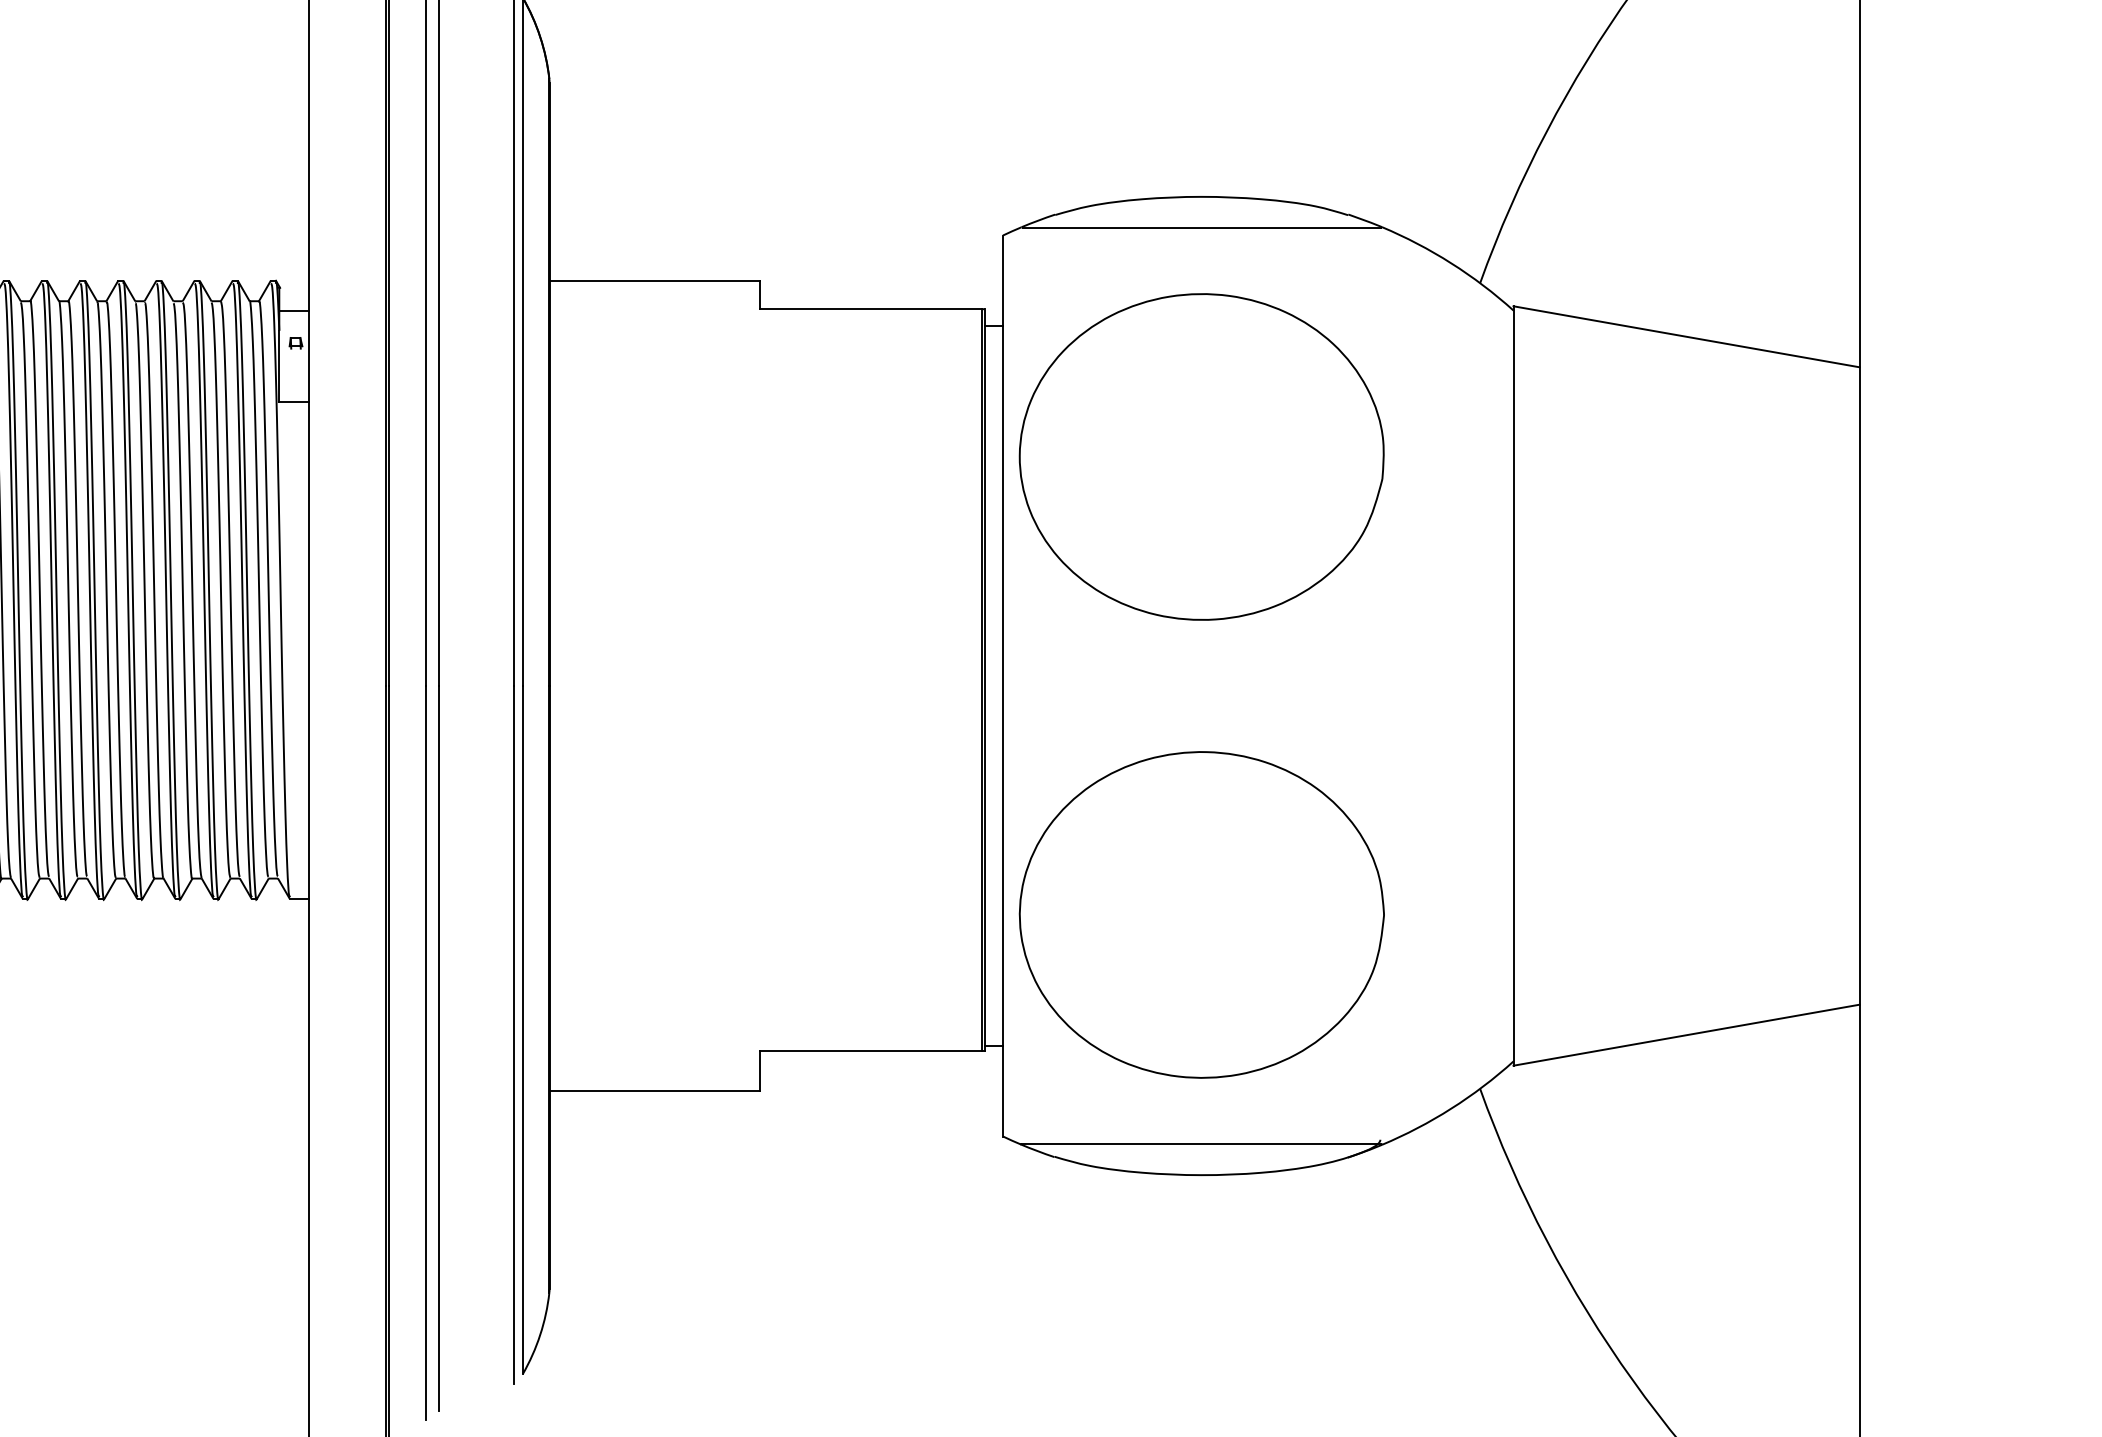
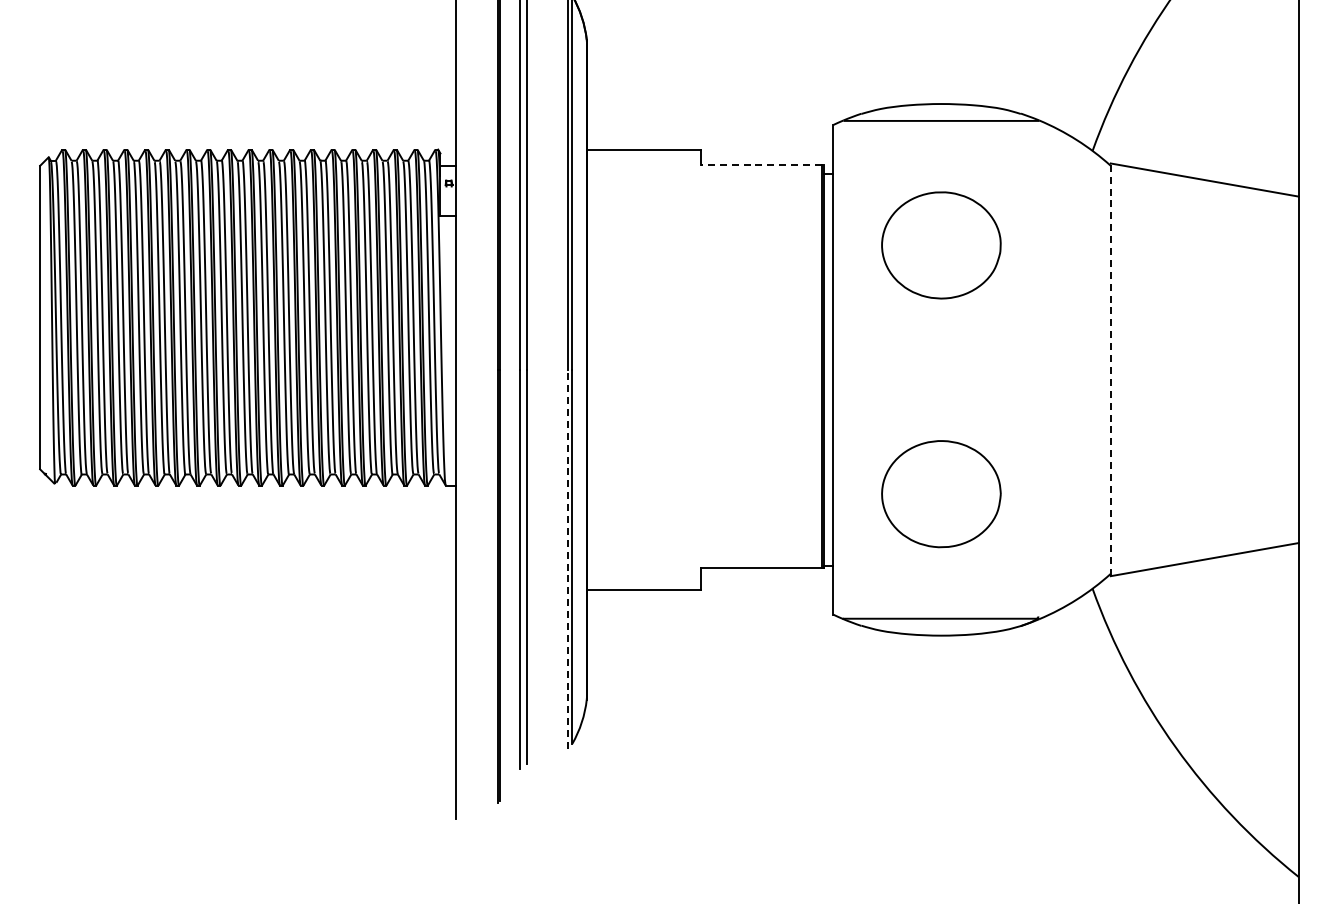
line: (870, 309) -> (761, 165), solid -> dashed
part: (1202, 457) -> (941, 245), size x0.6
line: (1513, 685) -> (1110, 369), solid -> dashed
part: (1202, 913) -> (941, 493), size x0.6
line: (513, 1034) -> (567, 559), solid -> dashed

